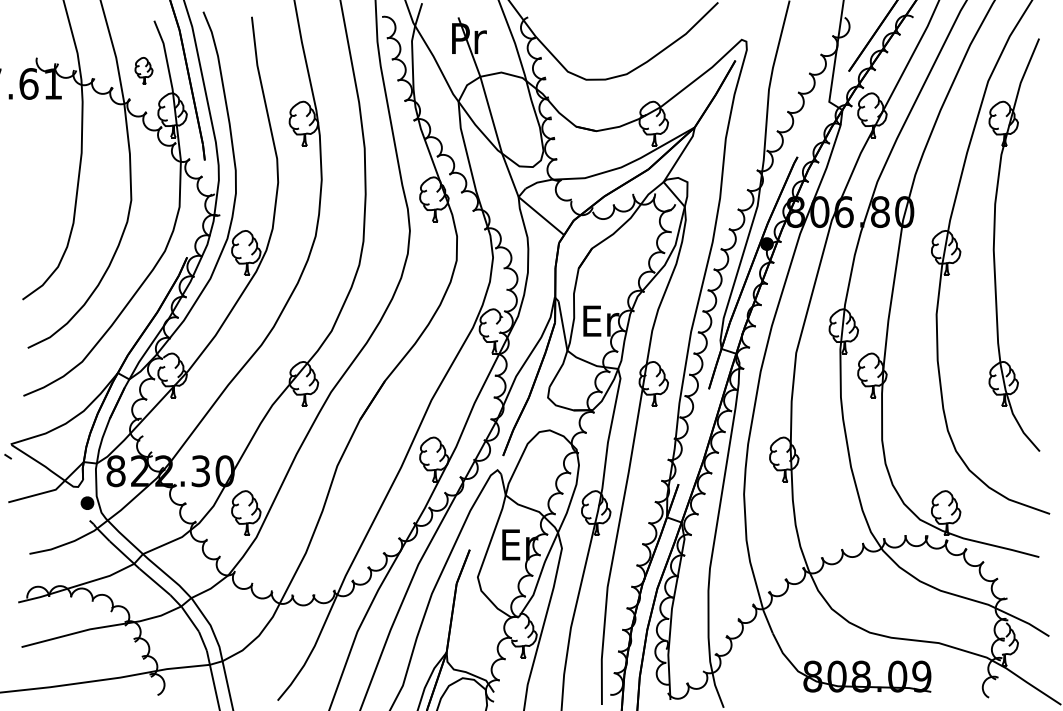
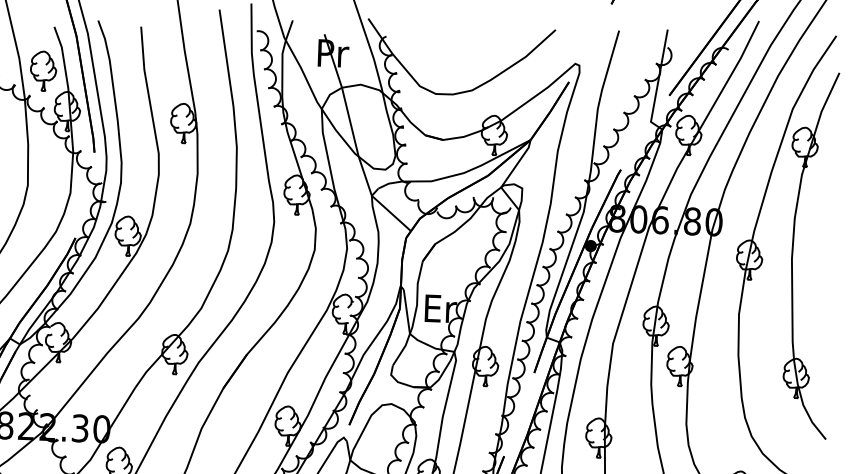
part: (143, 70) -> (43, 70), size x1.67

